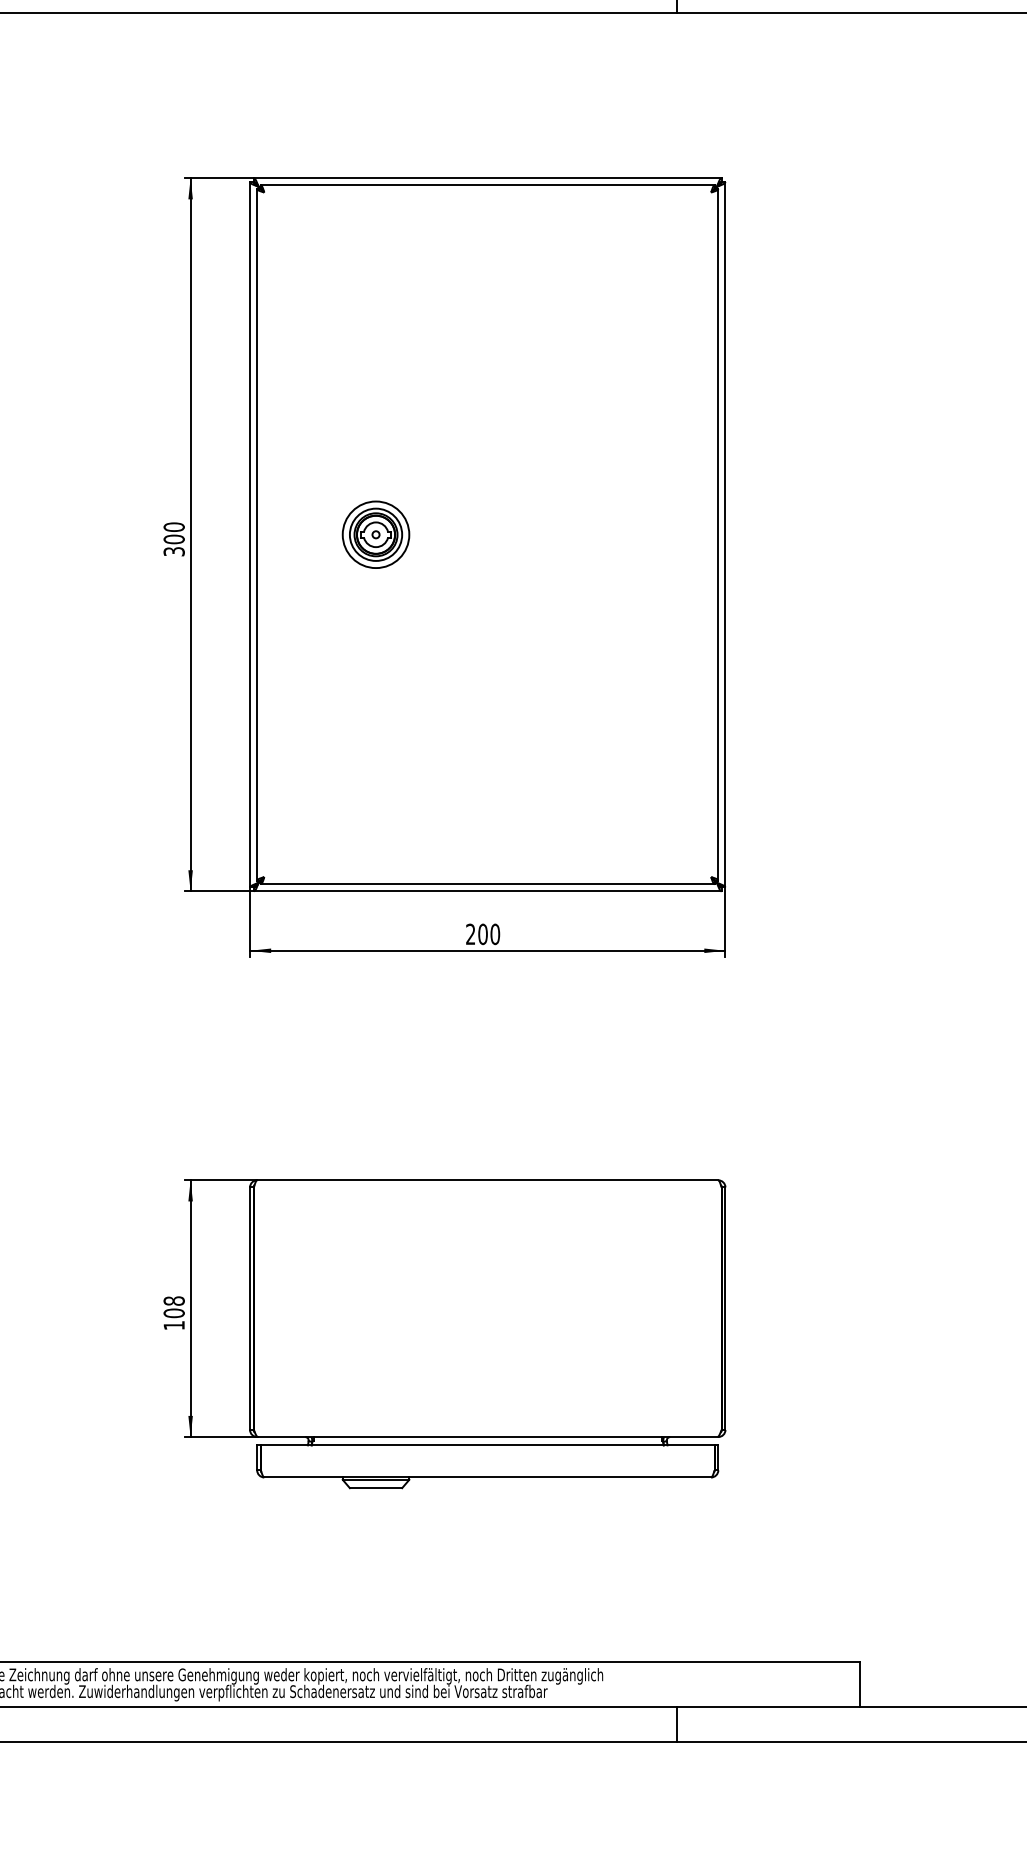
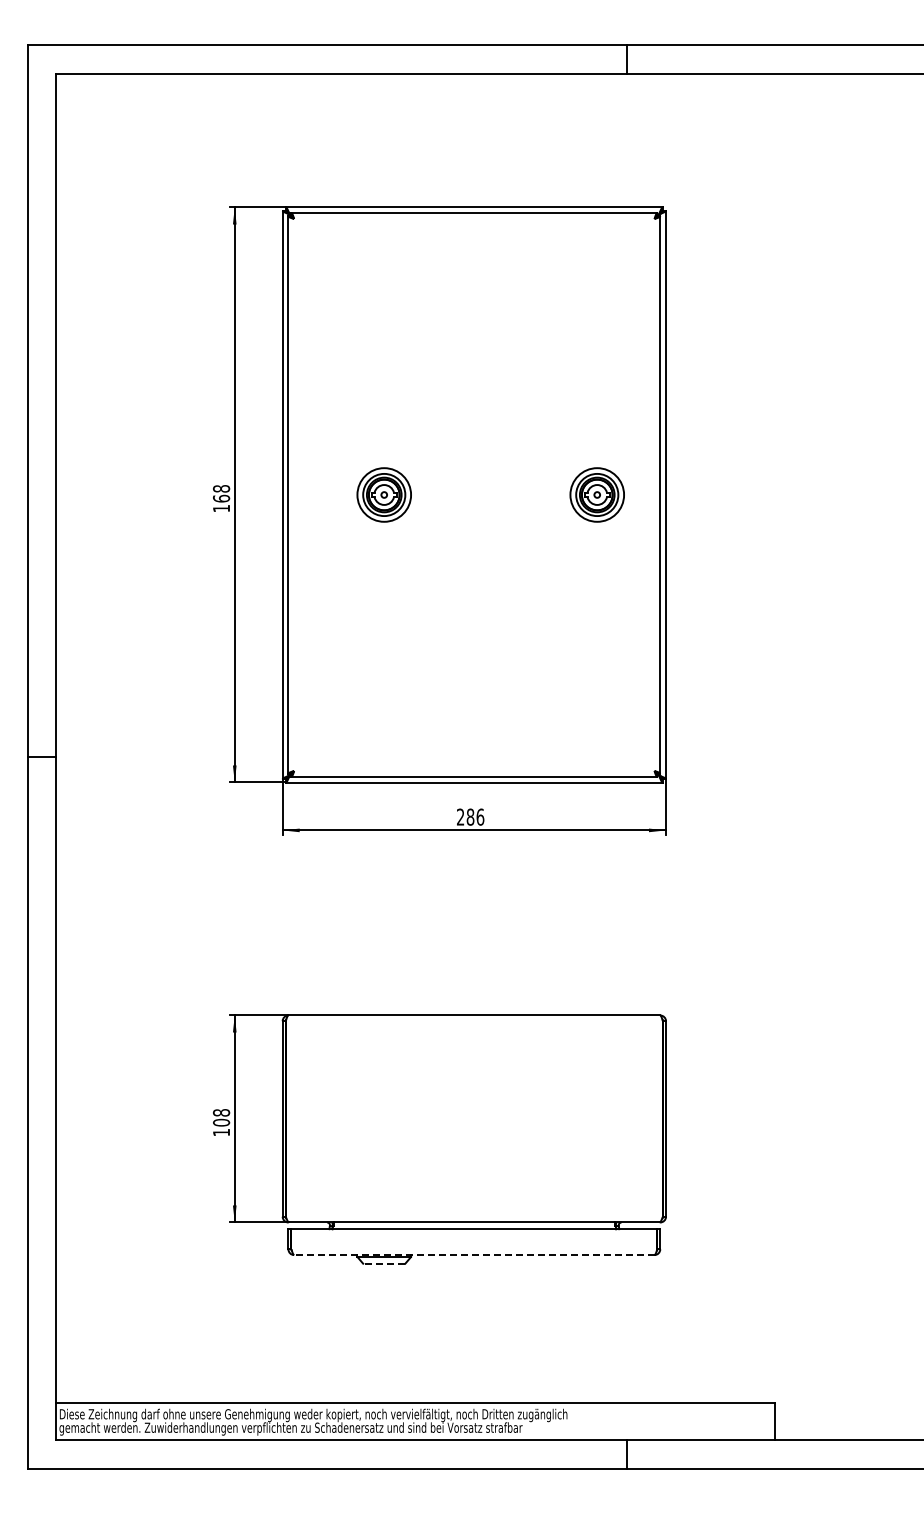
part: (639, 534) -> (596, 494), added
text: (174, 539) -> (221, 498), 300 -> 168
text: (489, 933) -> (475, 816), 200 -> 286
line: (486, 1477) -> (473, 1255), solid -> dashed
line: (375, 1487) -> (383, 1263), solid -> dashed

